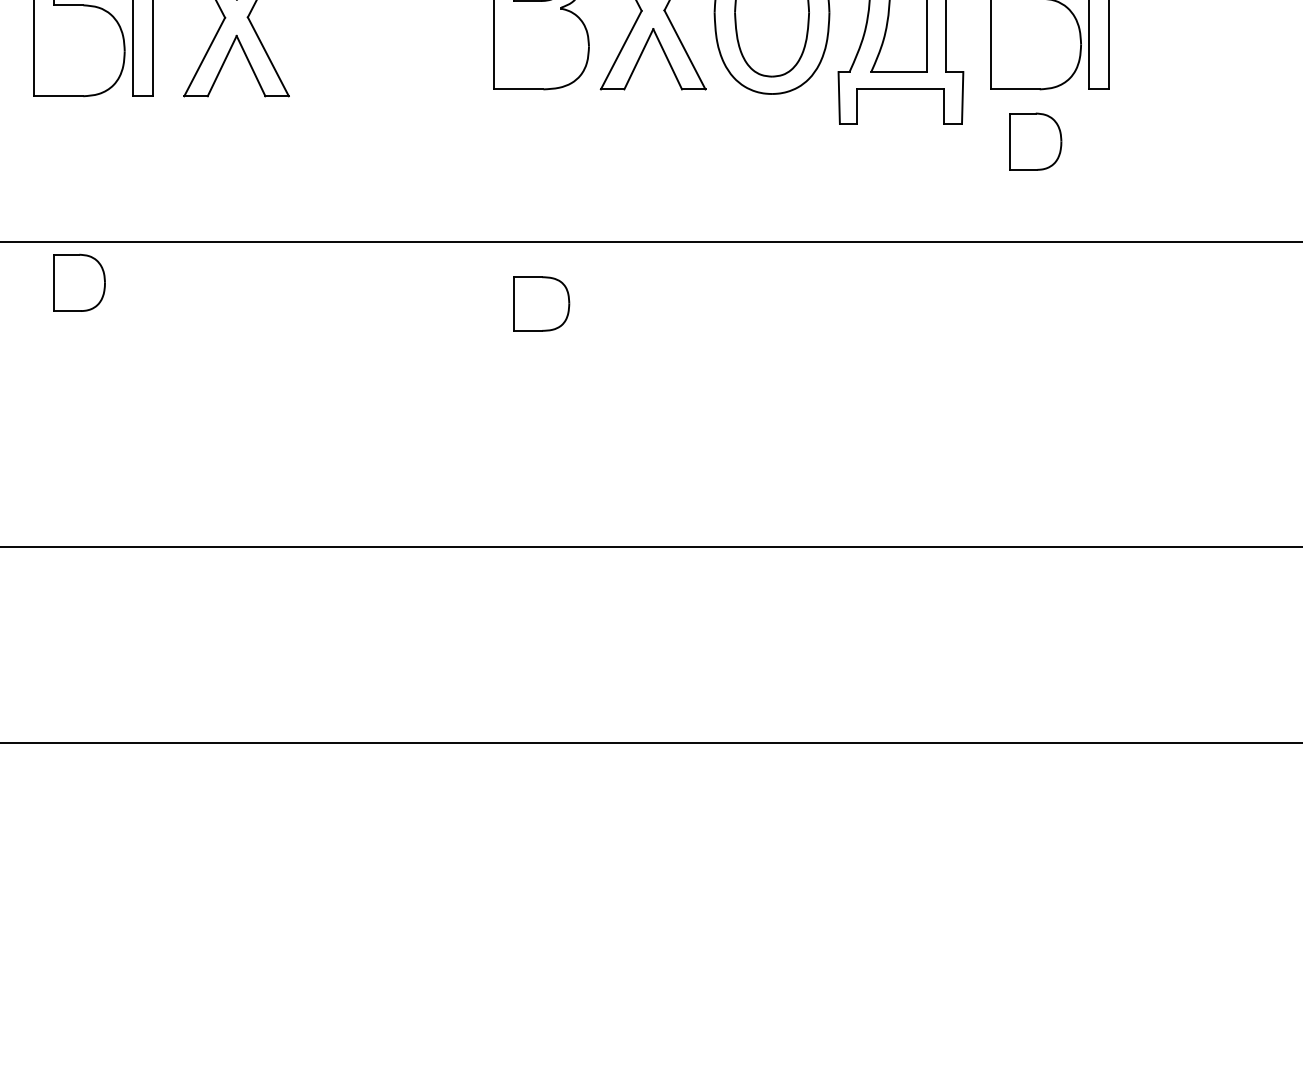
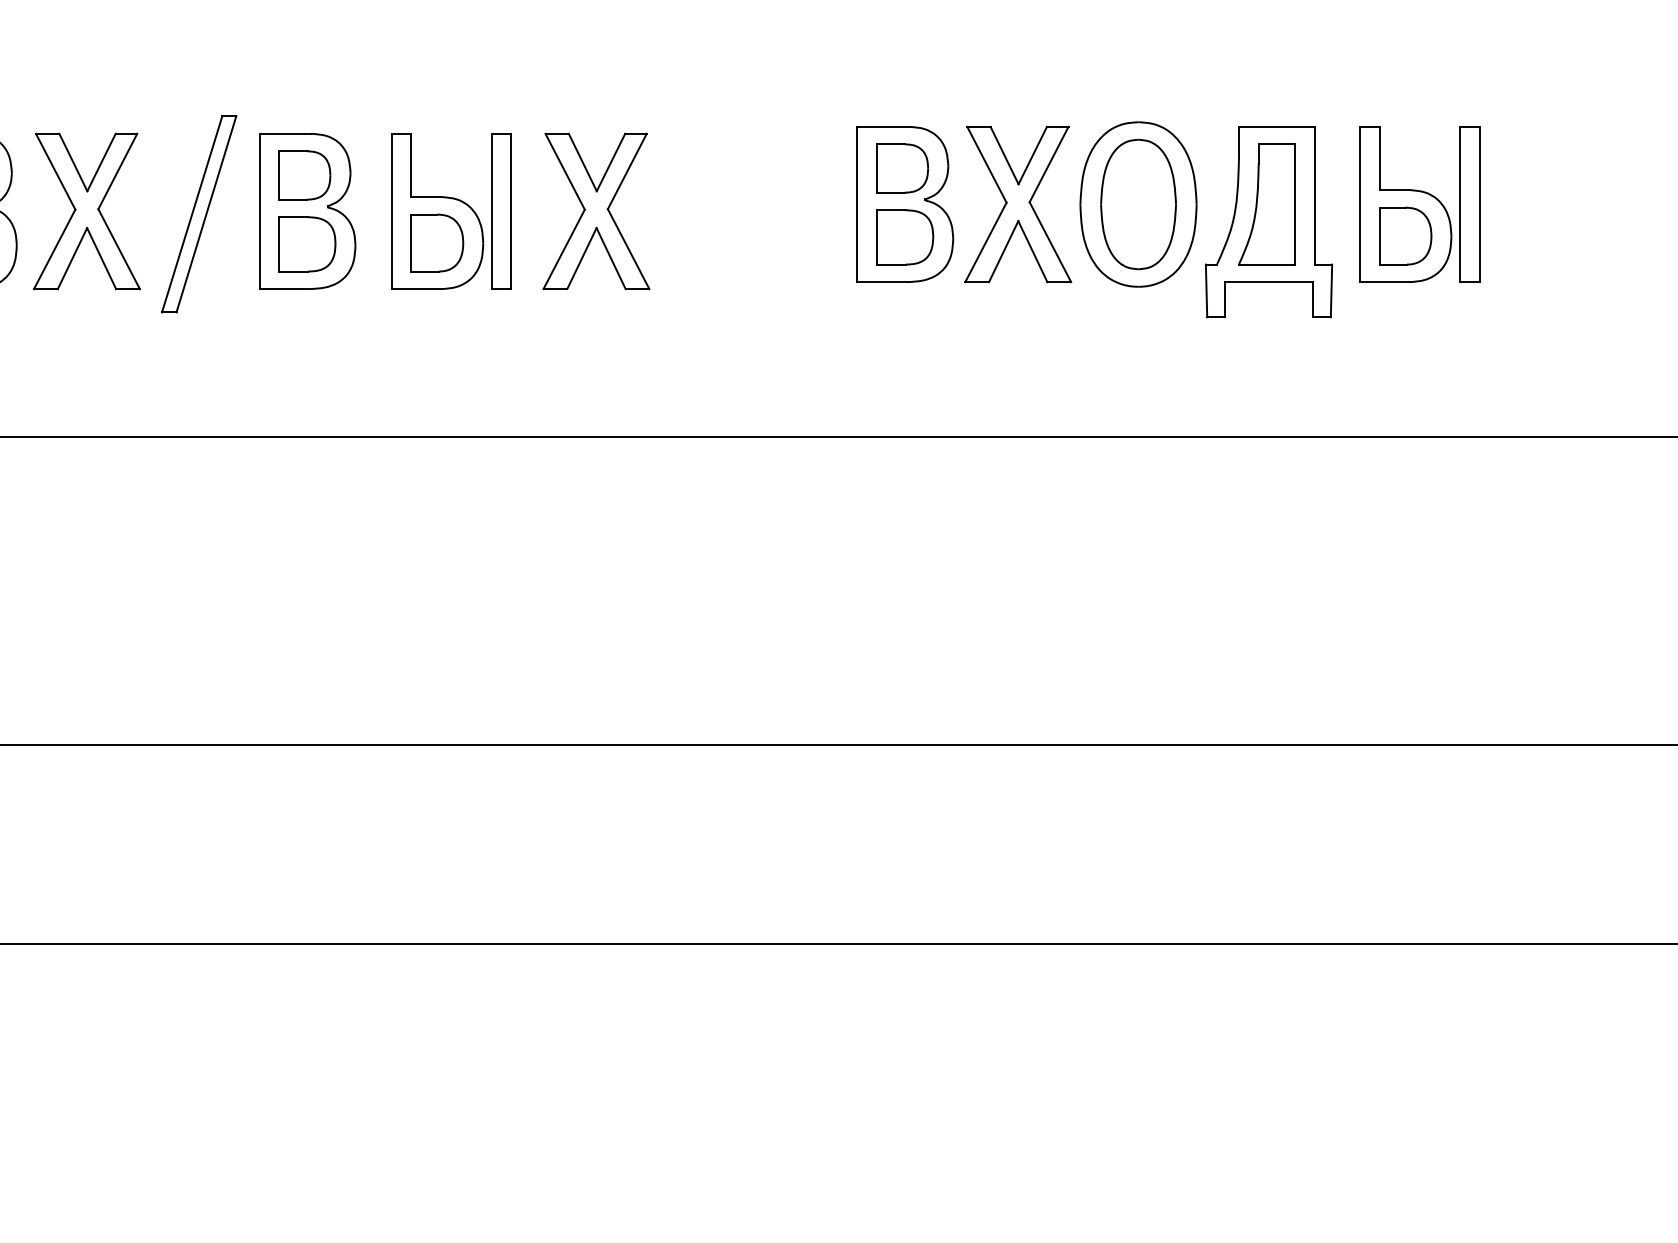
part: (1035, 141) -> (1405, 235), moved
part: (79, 282) -> (437, 242), moved
part: (541, 304) -> (905, 237), moved

